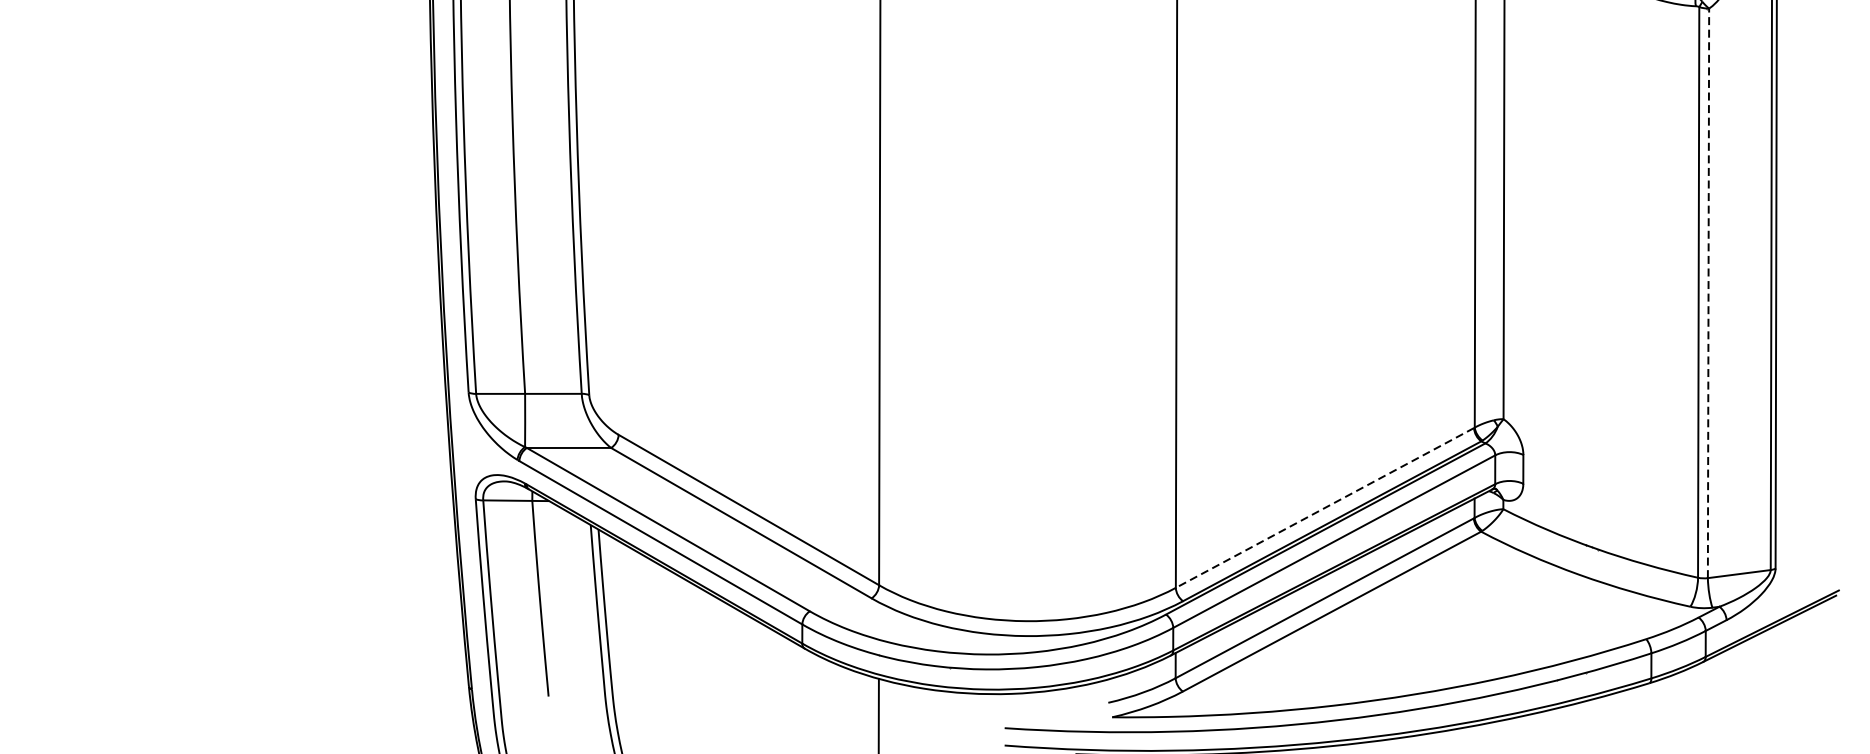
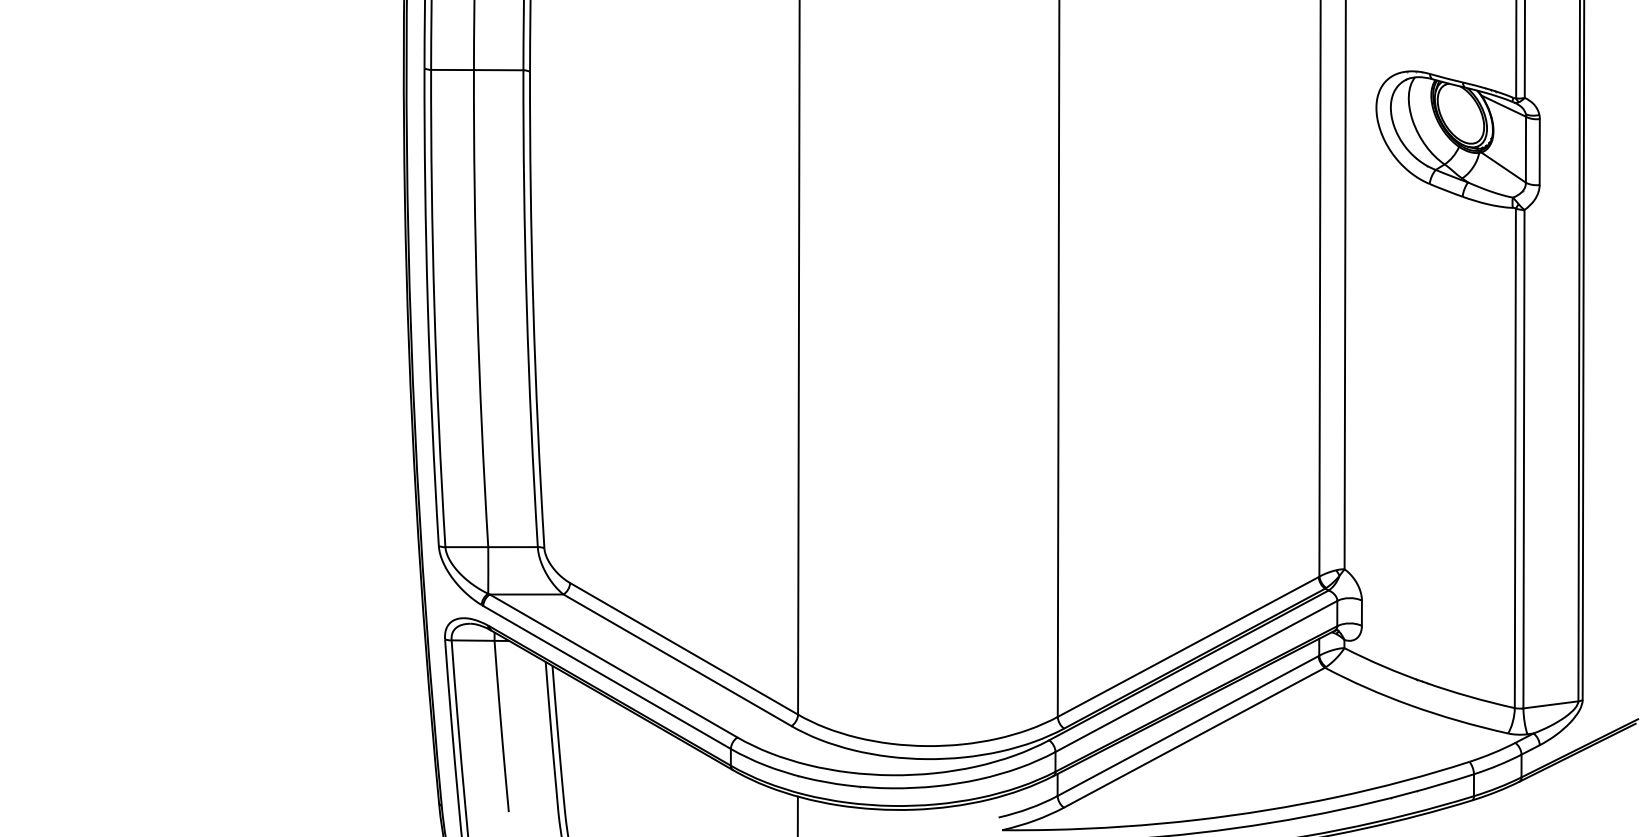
line: (1707, 292) -> (1523, 458), dashed -> solid
line: (1324, 508) -> (1187, 647), dashed -> solid

